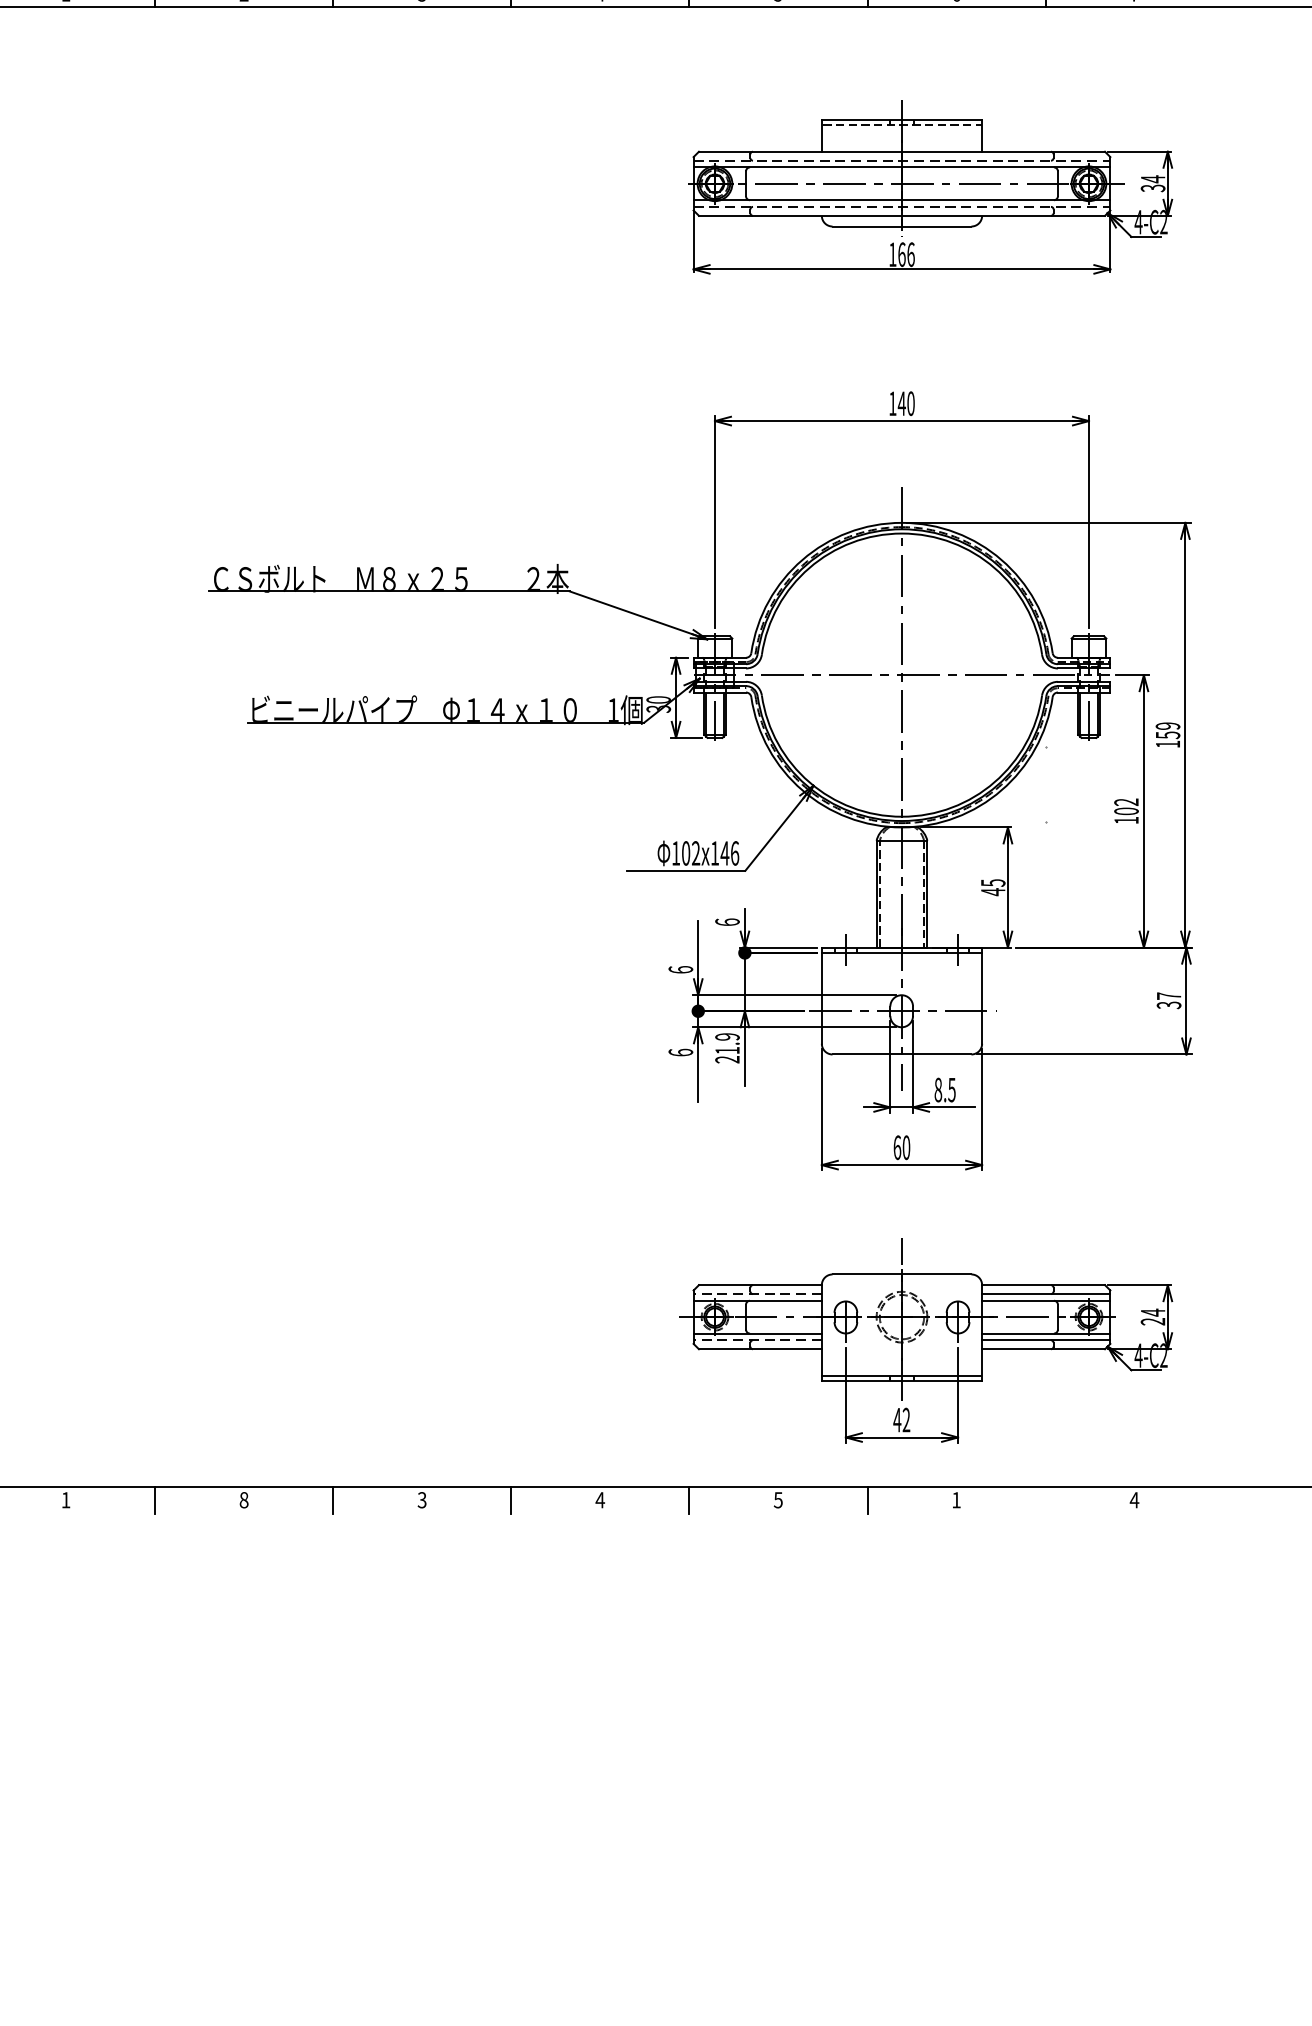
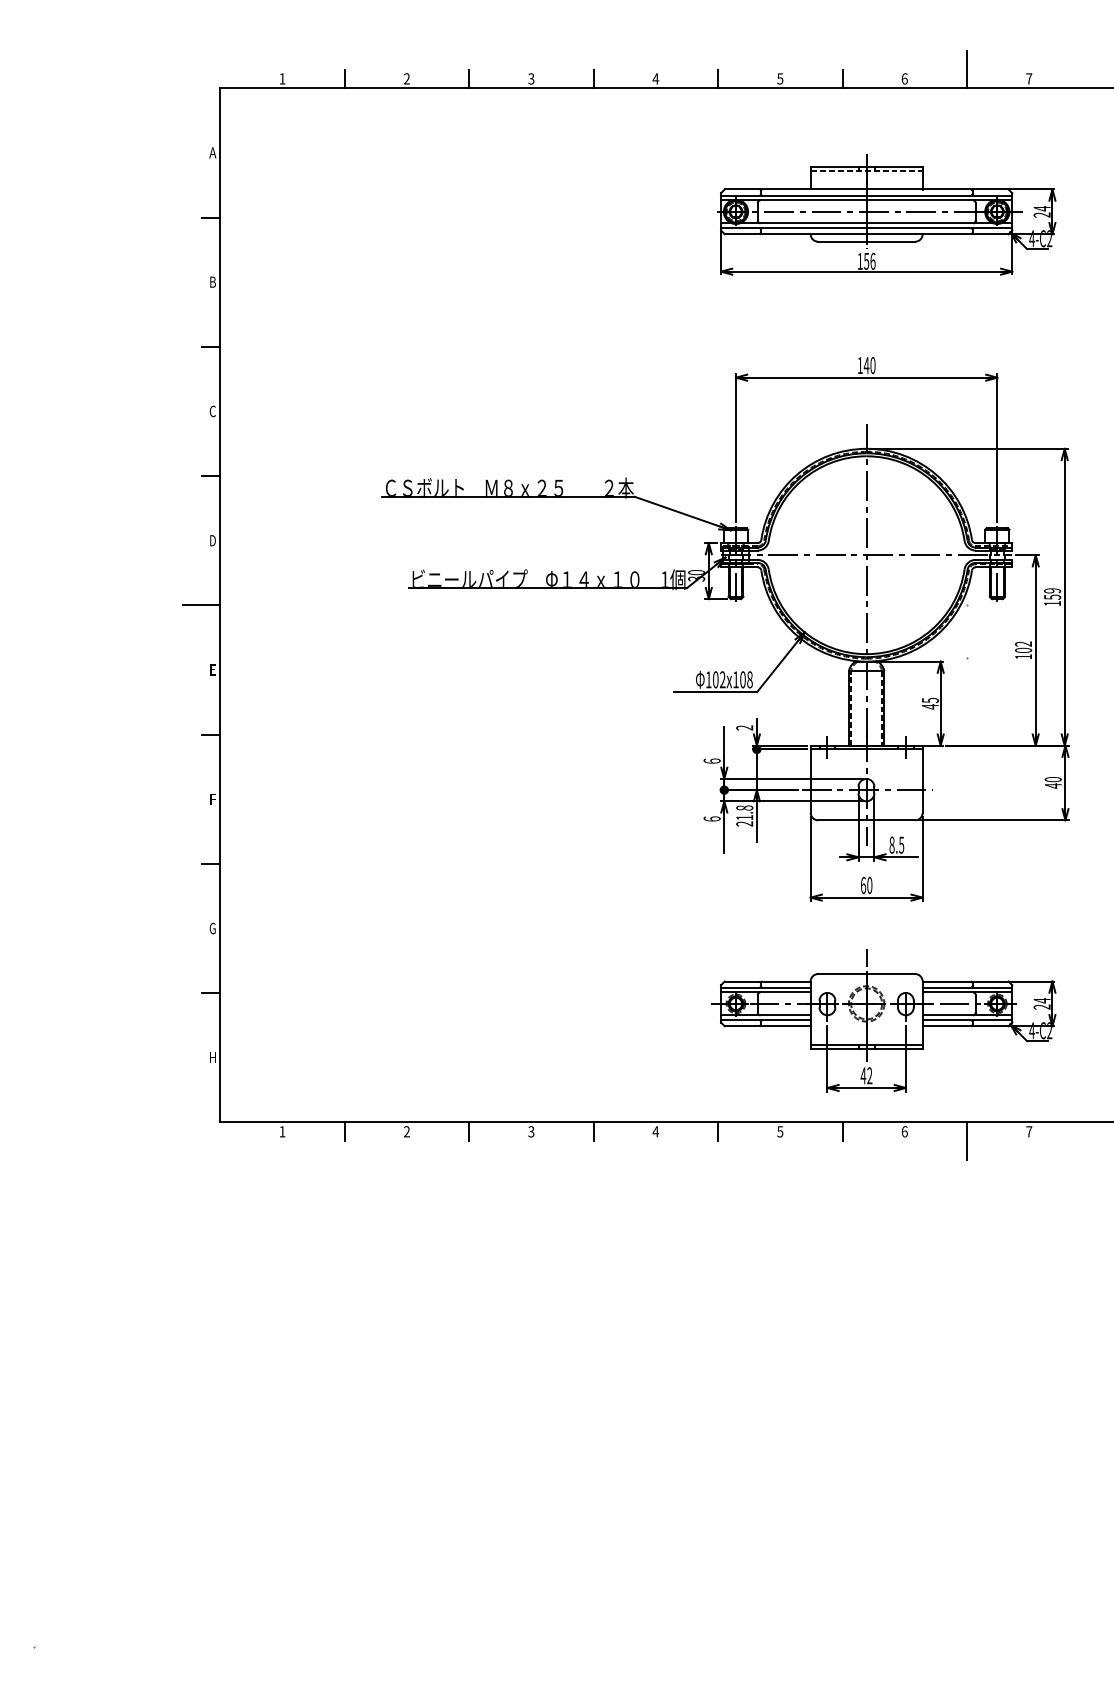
line: (901, 160) -> (866, 195), dashed -> solid
text: (1153, 187) -> (1042, 214), 34 -> 24
line: (901, 207) -> (866, 228), dashed -> solid
text: (901, 253) -> (866, 260), 166 -> 156
text: (728, 852) -> (745, 679), 102x146 -> 102x108
text: (727, 921) -> (744, 727), 6 -> 2
text: (1167, 1000) -> (1052, 782), 37 -> 40
text: (727, 1036) -> (744, 807), 21.9 -> 21.8
line: (757, 1293) -> (765, 987), dashed -> solid
line: (757, 1340) -> (765, 1020), dashed -> solid
text: (243, 1499) -> (406, 1131), 8 -> 2
text: (956, 1499) -> (904, 1131), 1 -> 6
text: (1133, 1499) -> (1028, 1131), 4 -> 7
line: (1046, 1512) -> (967, 1140), added

